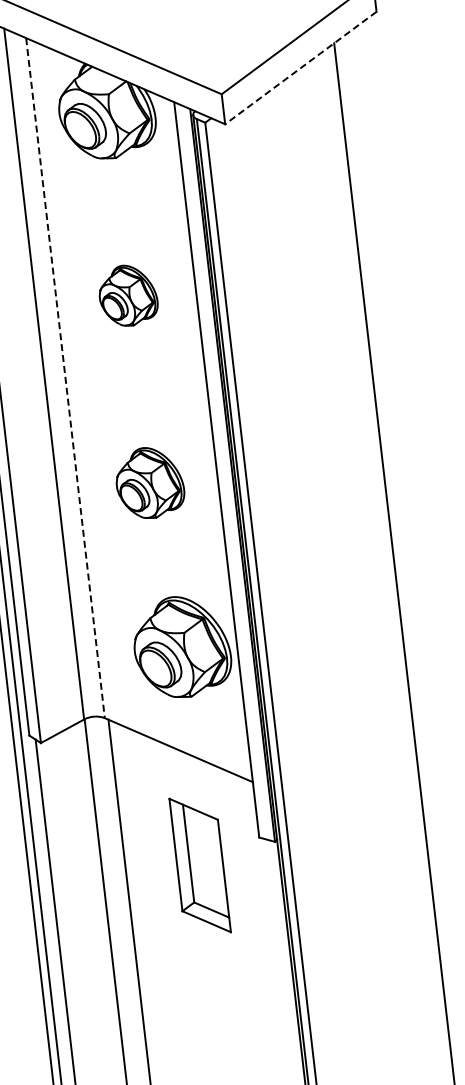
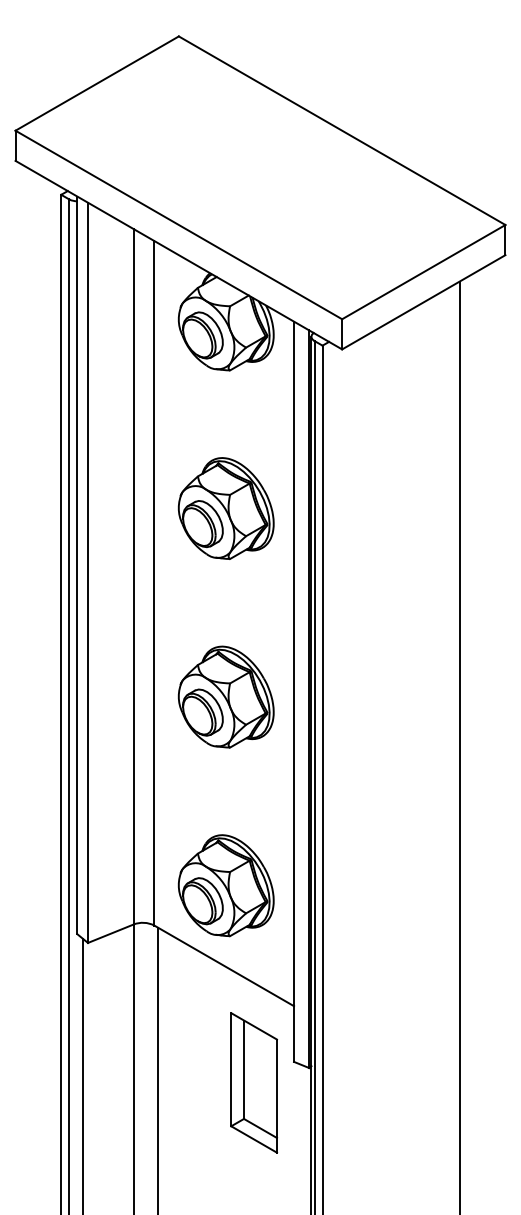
line: (300, 68) -> (423, 302), dashed -> solid
part: (127, 295) -> (225, 508), size x1.67
line: (65, 378) -> (154, 583), dashed -> solid
part: (149, 482) -> (225, 696), size x1.43
part: (181, 646) -> (225, 885), moved
part: (199, 865) -> (253, 1082), moved

